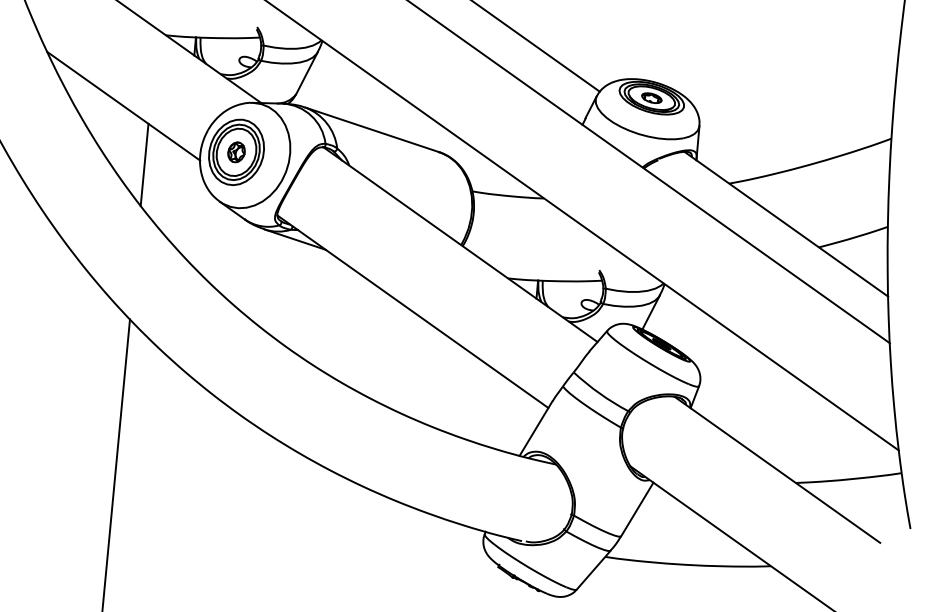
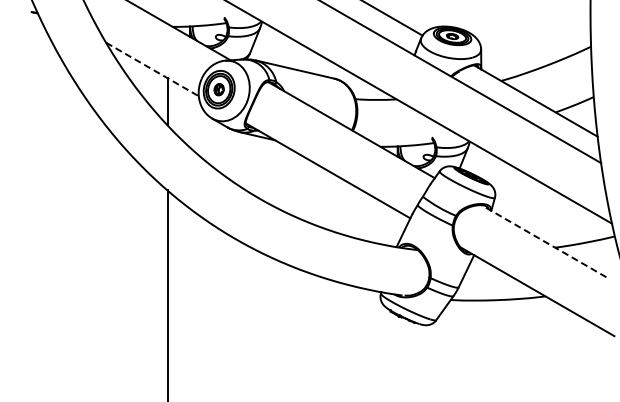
line: (123, 106) -> (152, 69), solid -> dashed
line: (776, 470) -> (543, 241), solid -> dashed

